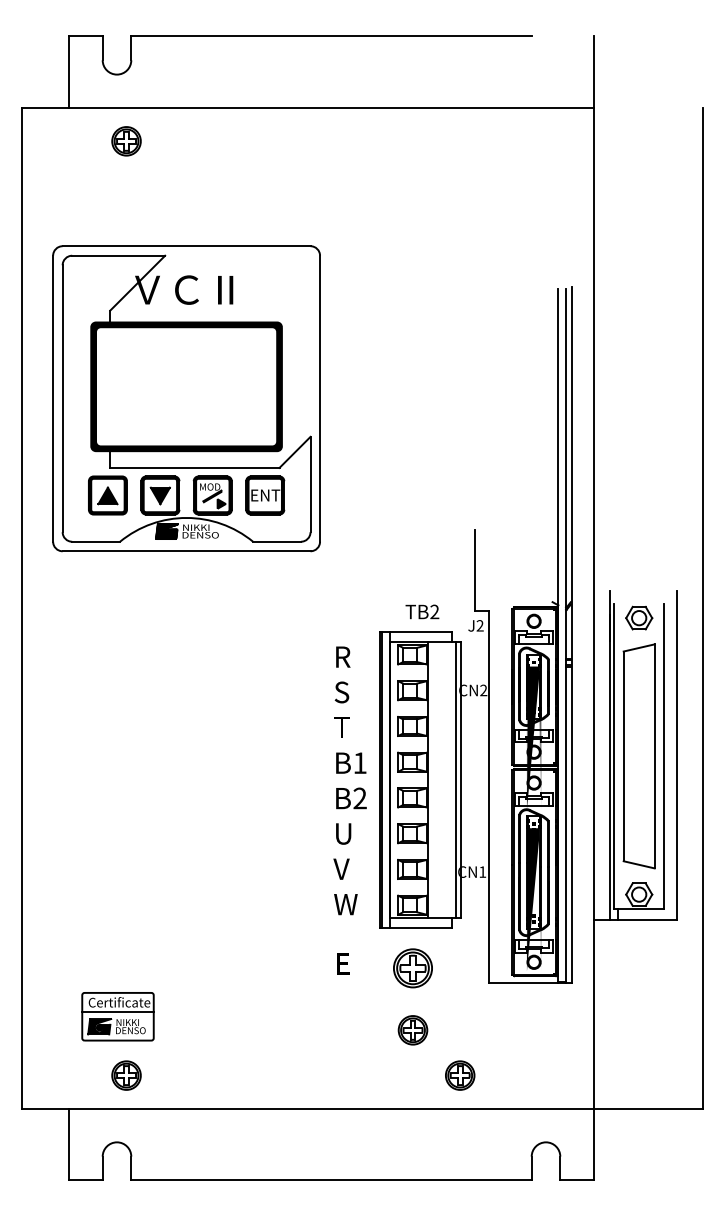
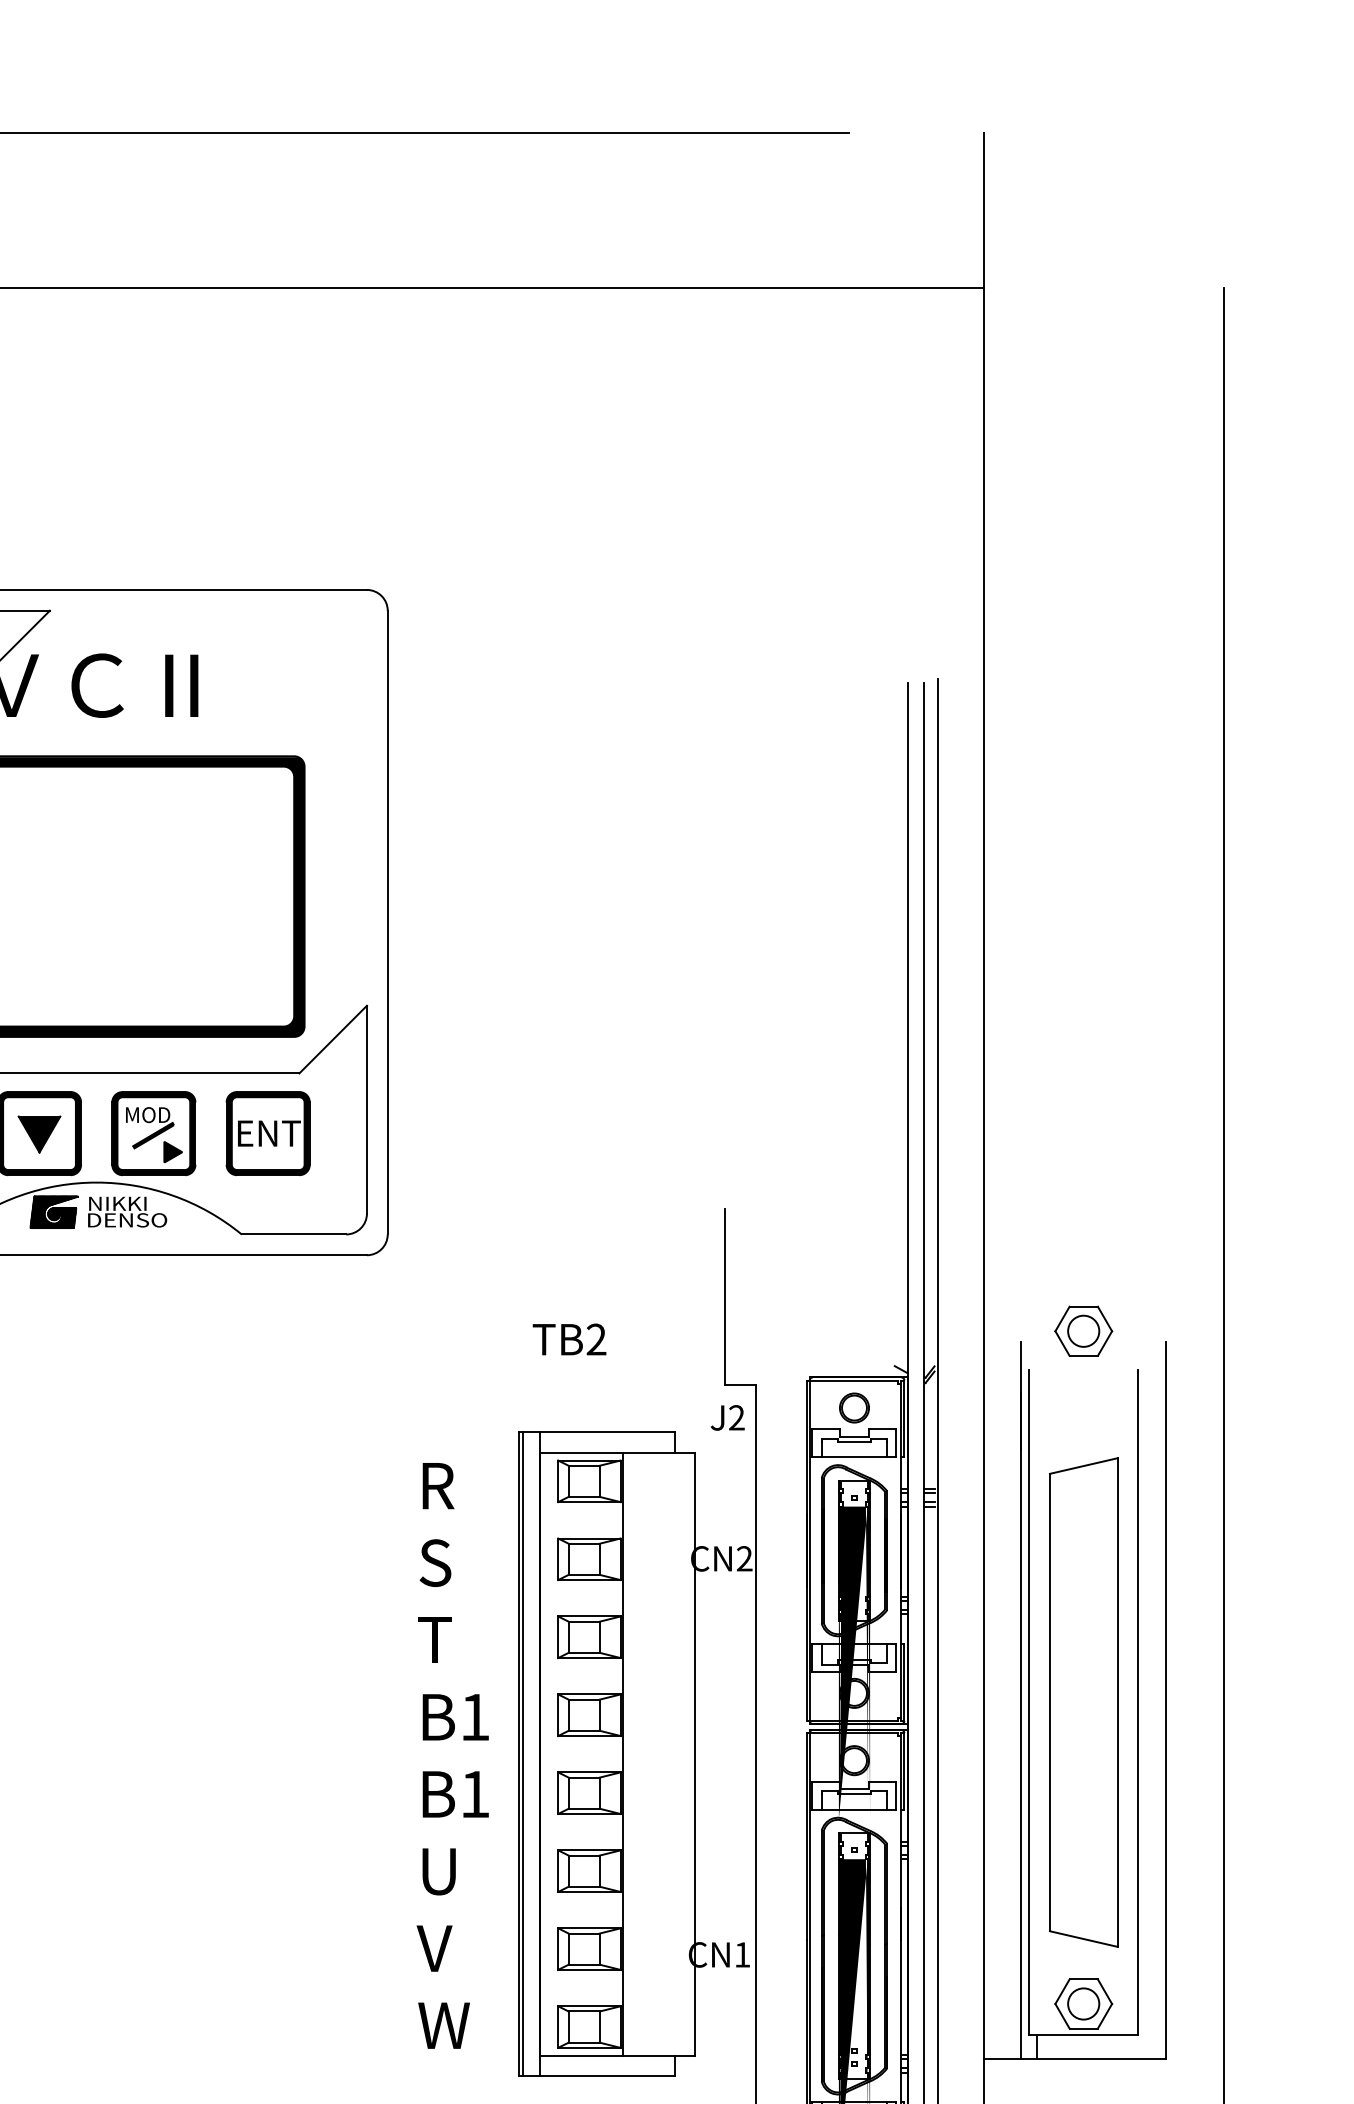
text: (422, 611) -> (569, 1338), moved
part: (639, 617) -> (1084, 1329), moved
line: (456, 779) -> (685, 1752), removed
text: (359, 798) -> (473, 1794), B2 -> B1

